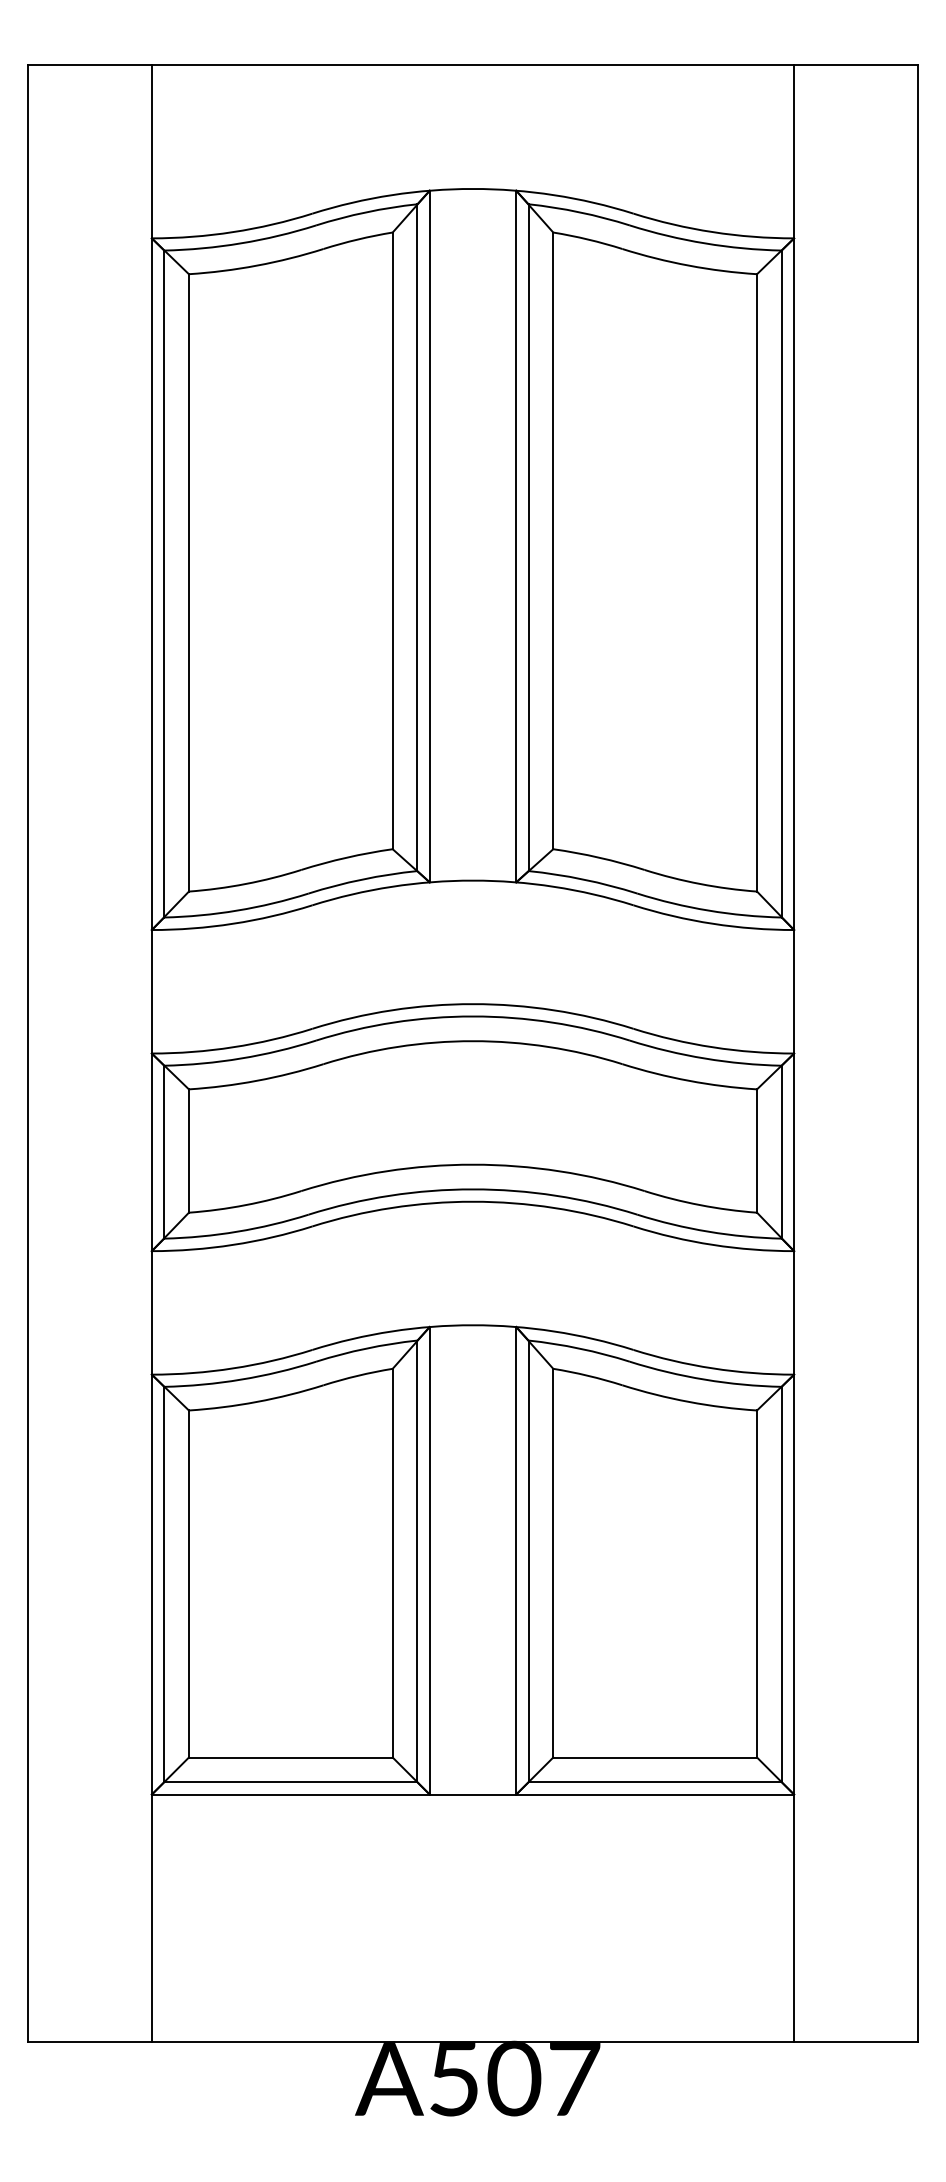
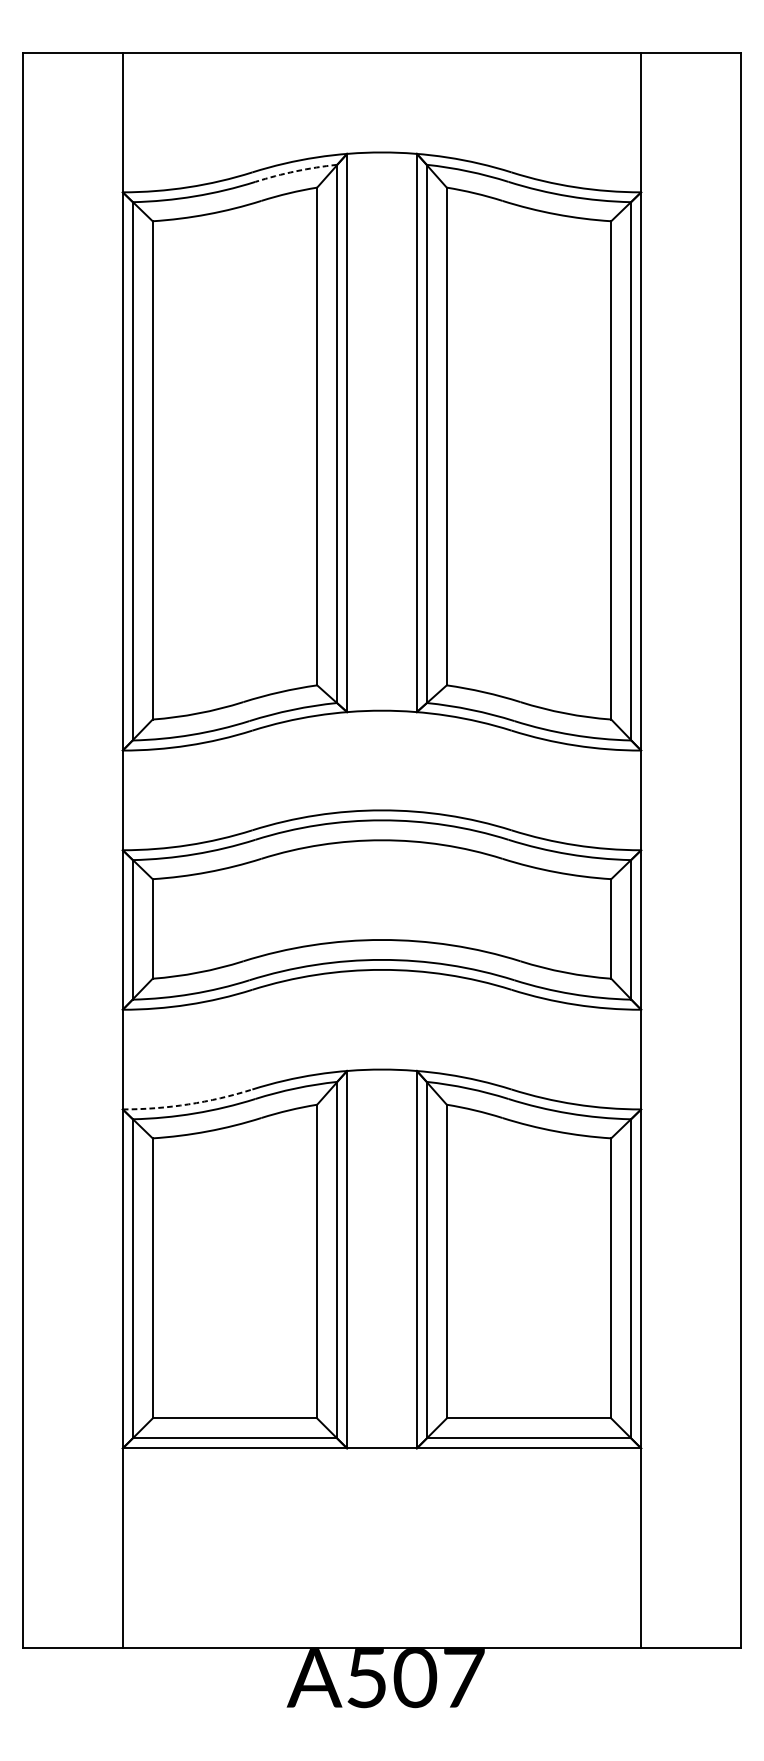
arc: (366, 212) -> (296, 171), solid -> dashed
arc: (233, 1368) -> (188, 1104), solid -> dashed

